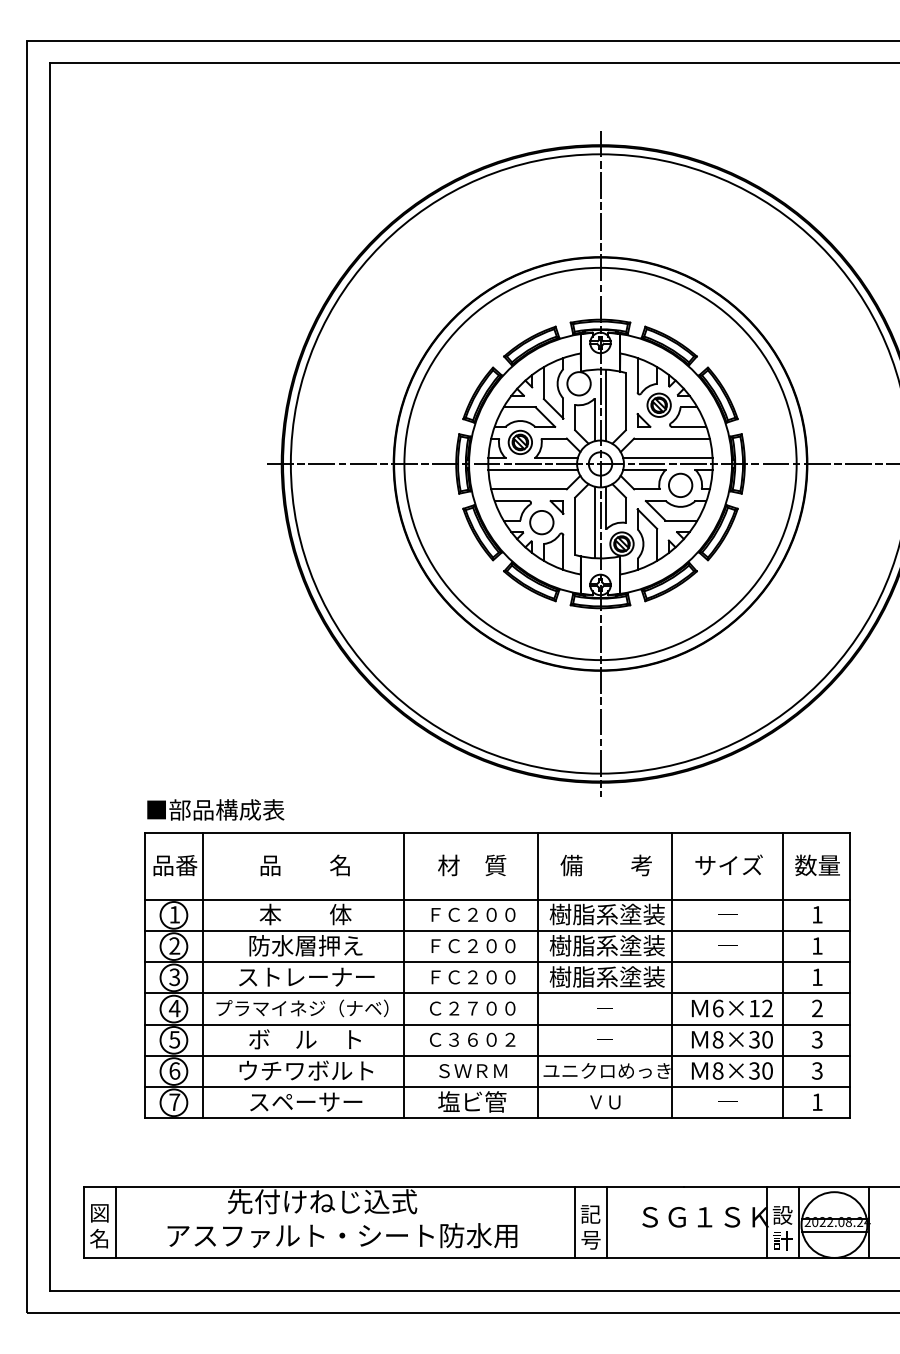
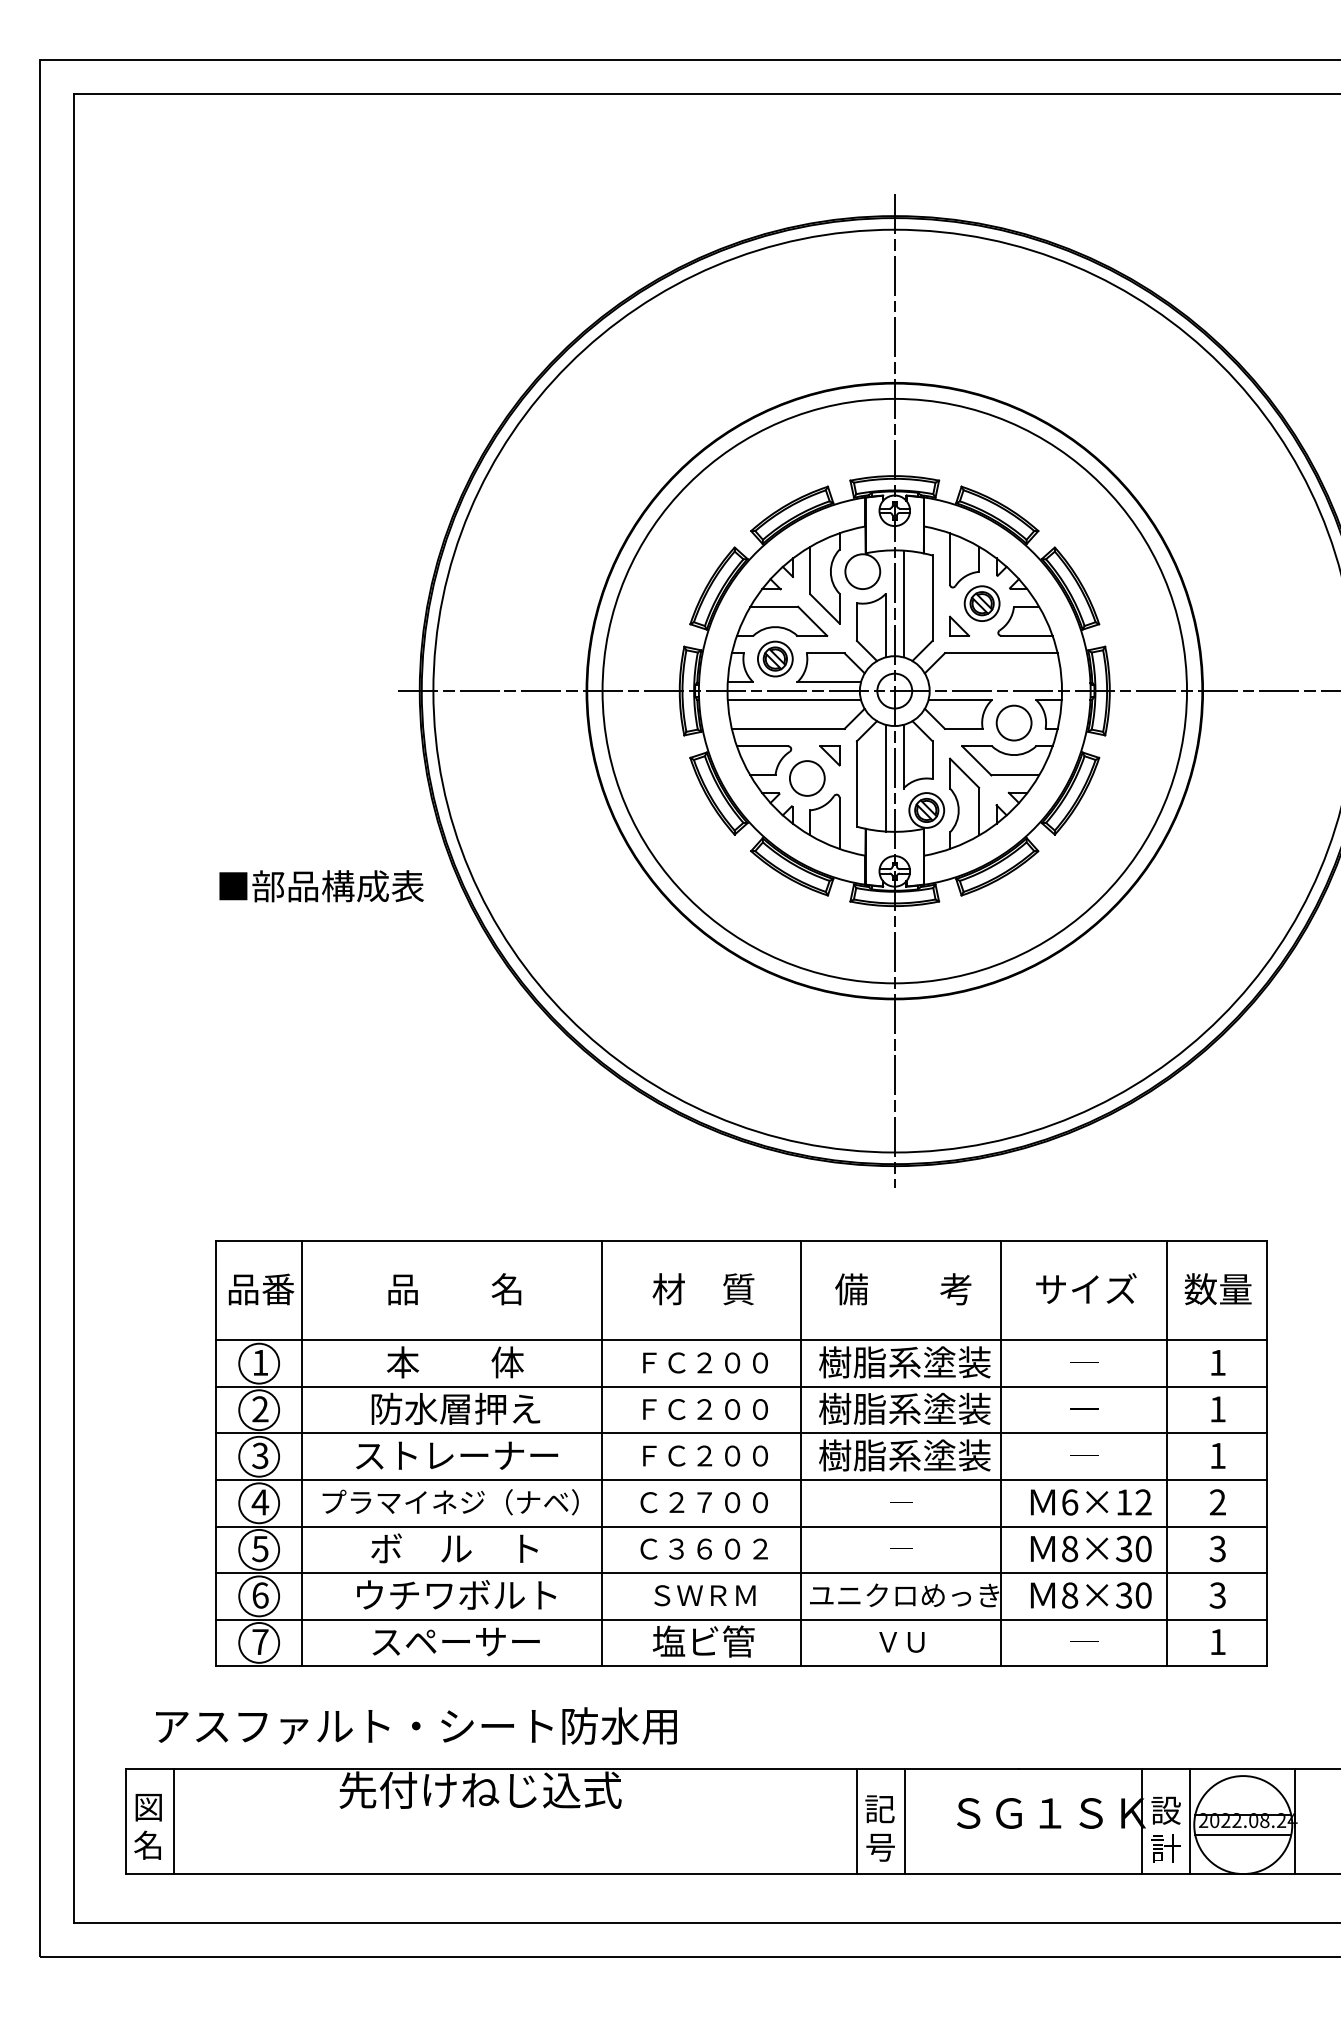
line: (667, 458) -> (994, 682), removed
text: (215, 809) -> (321, 885), moved
text: (342, 1235) -> (416, 1725), moved

